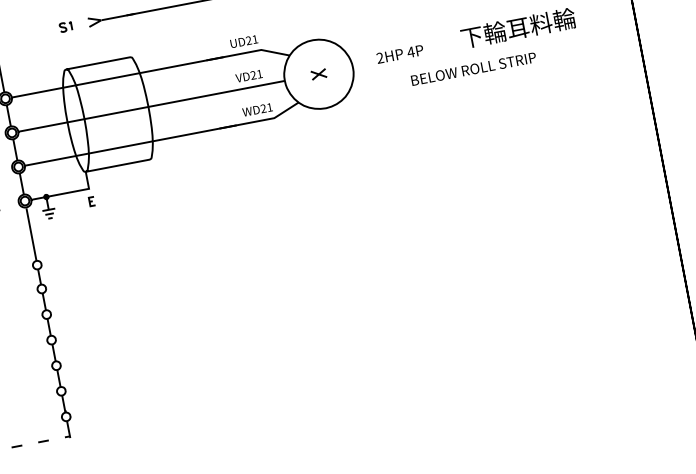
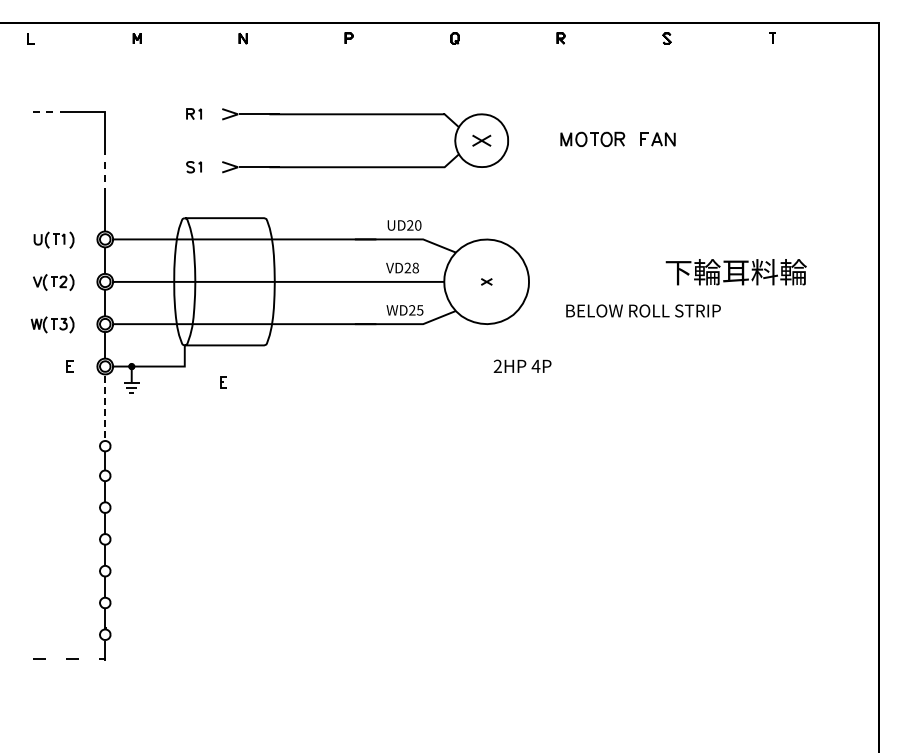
text: (255, 39) -> (418, 225), UD21 -> UD20
text: (399, 53) -> (522, 365), moved
text: (473, 68) -> (643, 310), moved
text: (259, 73) -> (415, 267), VD21 -> VD28
part: (318, 74) -> (486, 281), size x0.6
text: (270, 107) -> (420, 310), WD21 -> WD25
part: (92, 201) -> (223, 382), moved
line: (31, 234) -> (105, 408), solid -> dashed

